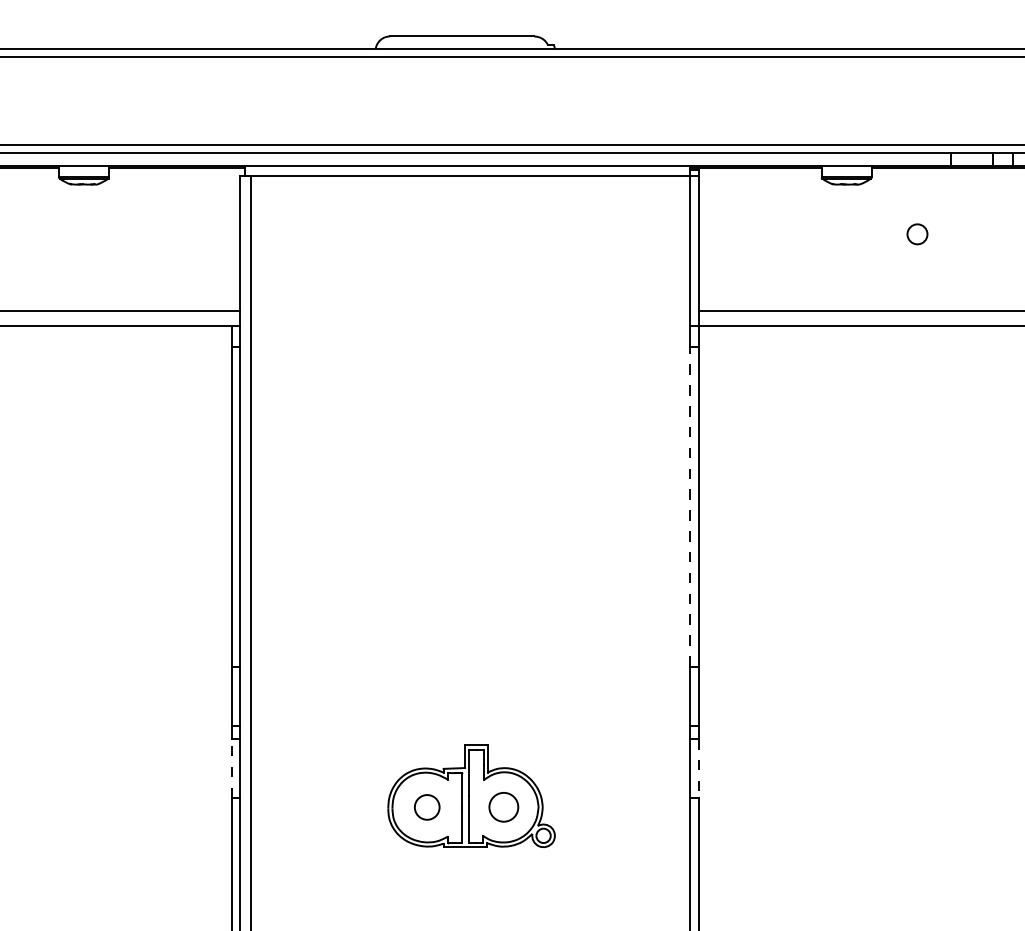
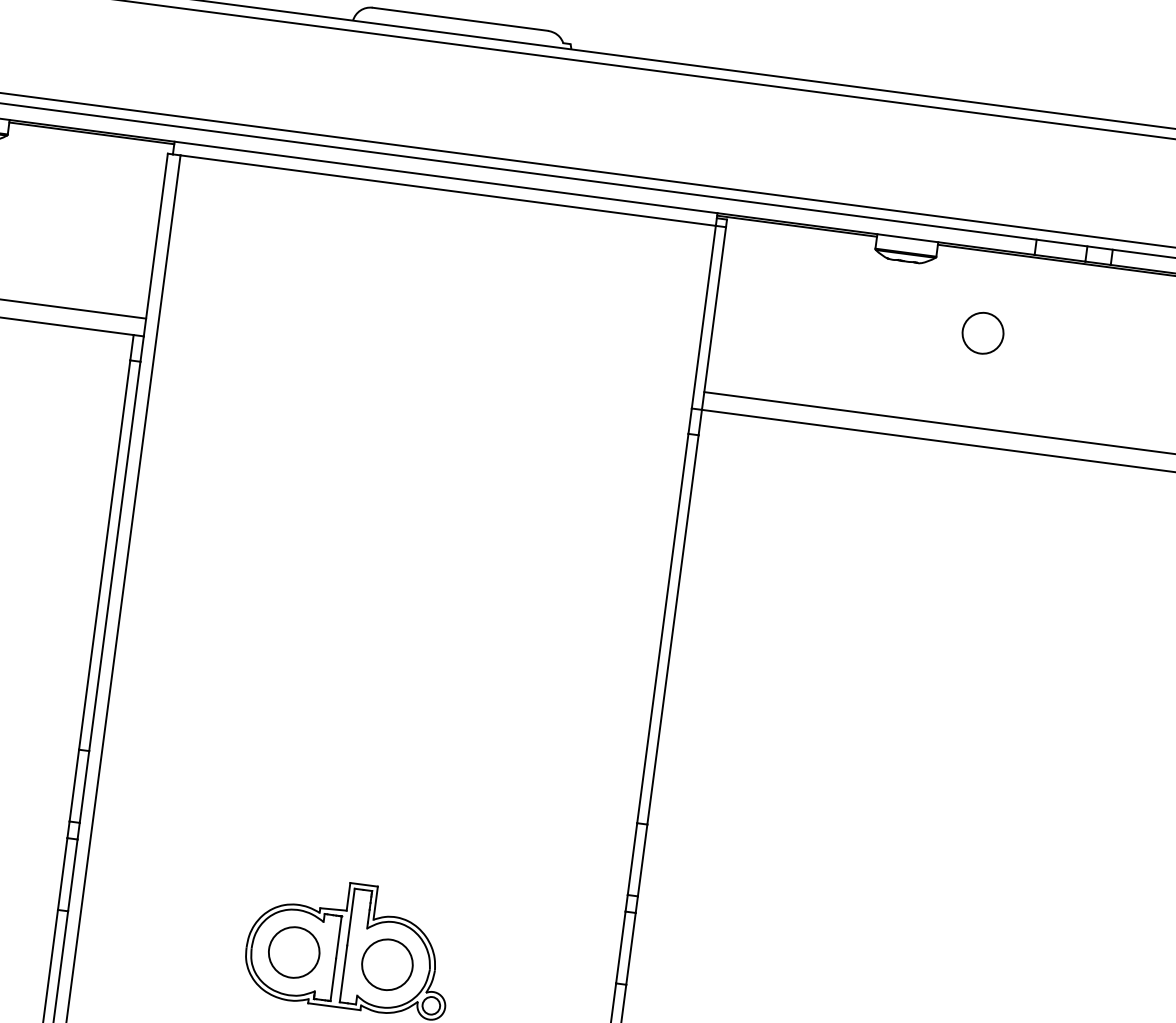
circle: (917, 234) -> (983, 333), size x1.67
line: (690, 506) -> (663, 628), dashed -> solid
line: (232, 768) -> (63, 873), dashed -> solid
line: (698, 769) -> (630, 949), dashed -> solid
circle: (503, 806) -> (387, 963), size x1.43
circle: (426, 807) -> (293, 952), size x1.67

